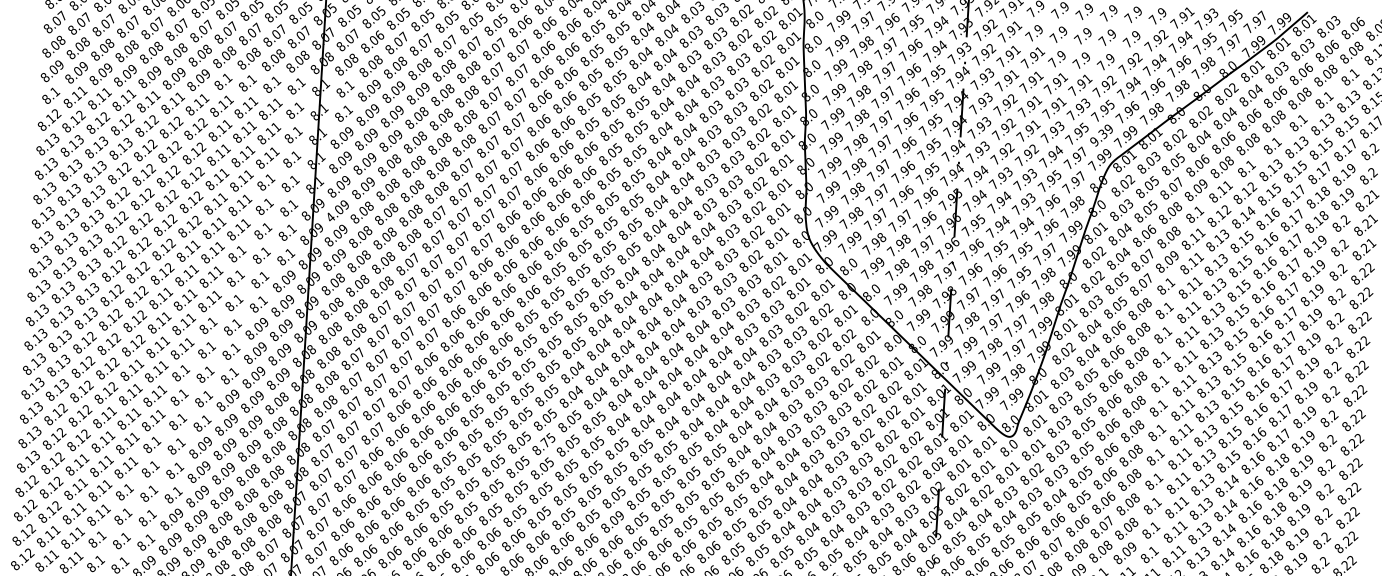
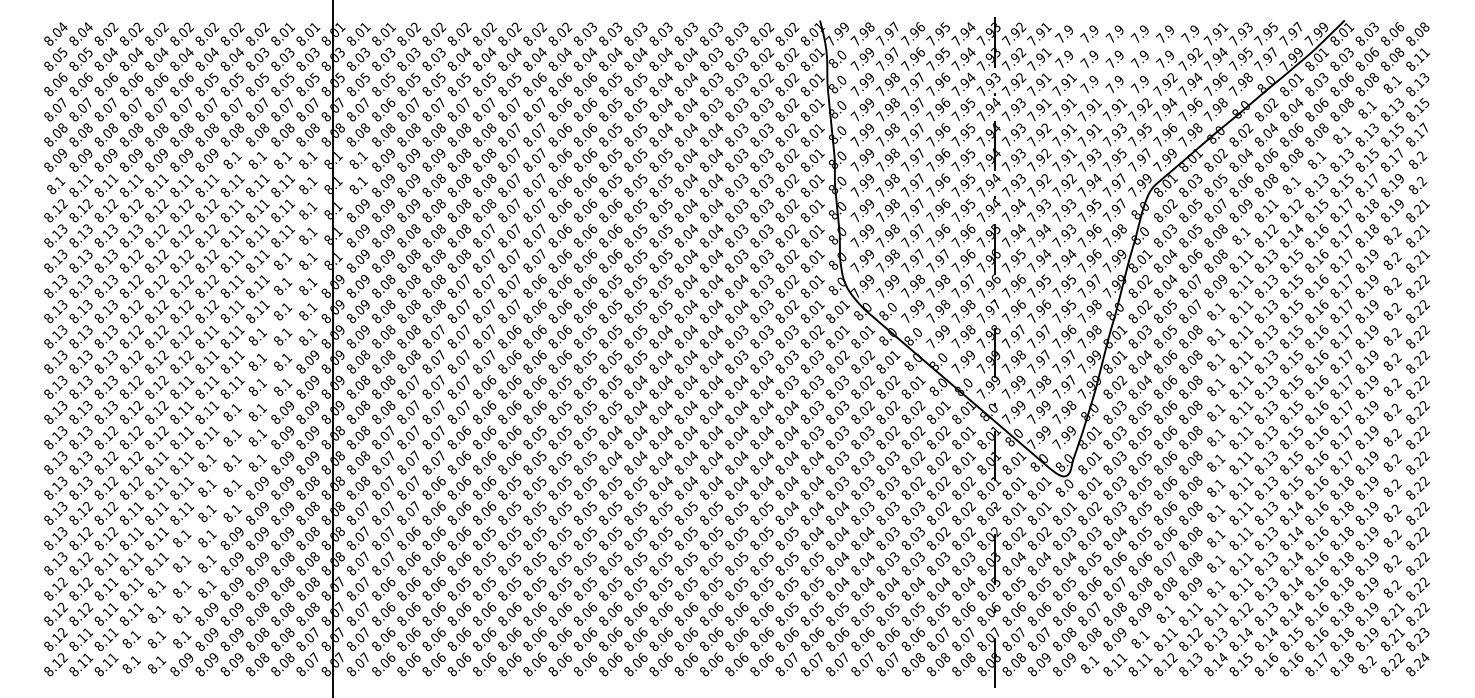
text: (1100, 134) -> (1139, 159), 9.39 -> 7.97
text: (330, 216) -> (351, 292), 4.09 -> 8.09
text: (545, 442) -> (586, 511), 8.75 -> 8.05
text: (619, 515) -> (667, 582), 8.09 -> 8.05

